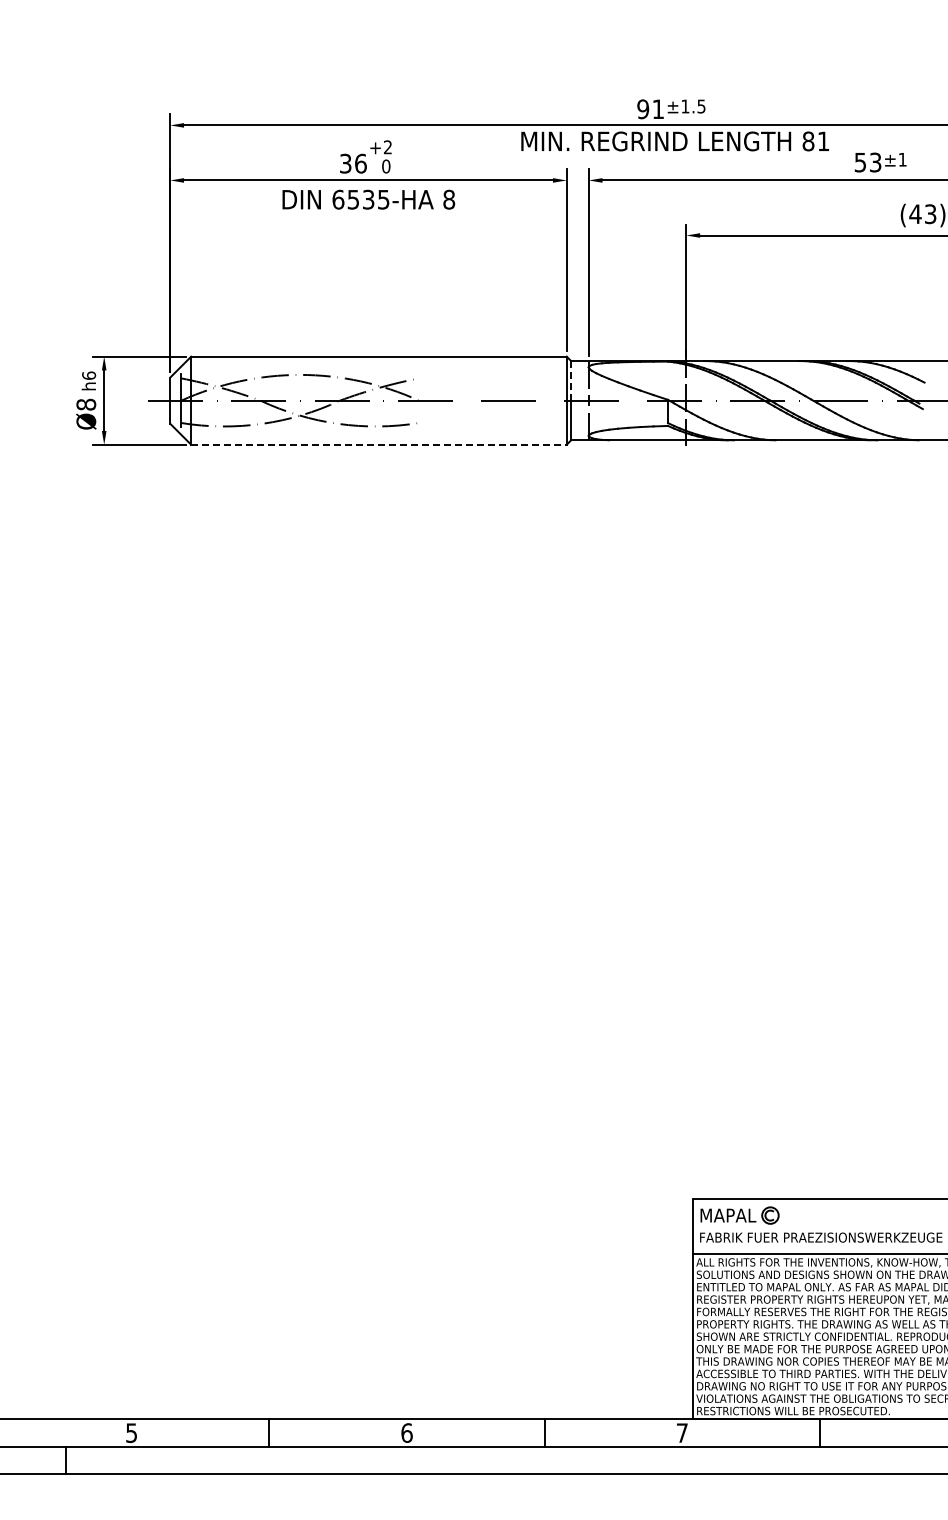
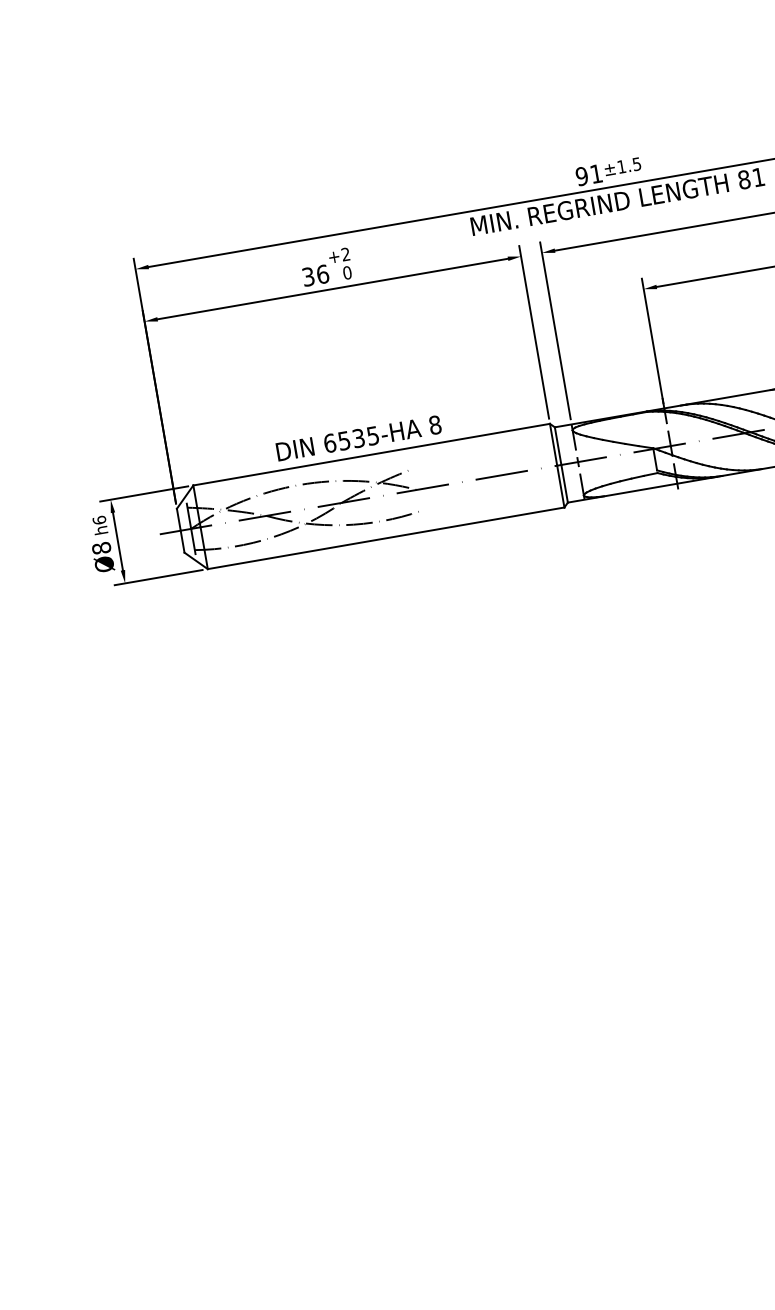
text: (368, 199) -> (358, 438), moved
line: (571, 380) -> (558, 445), dashed -> solid
line: (378, 444) -> (385, 538), dashed -> solid

